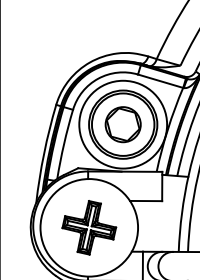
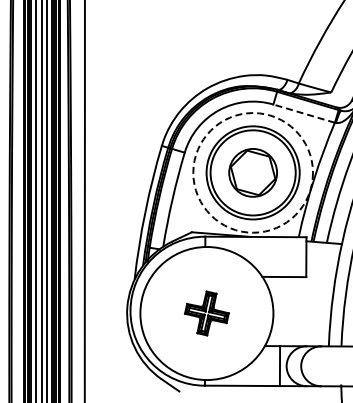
line: (160, 81) -> (303, 113), solid -> dashed
circle: (123, 124) -> (253, 172), solid -> dashed
part: (88, 227) -> (206, 313), size x0.6

